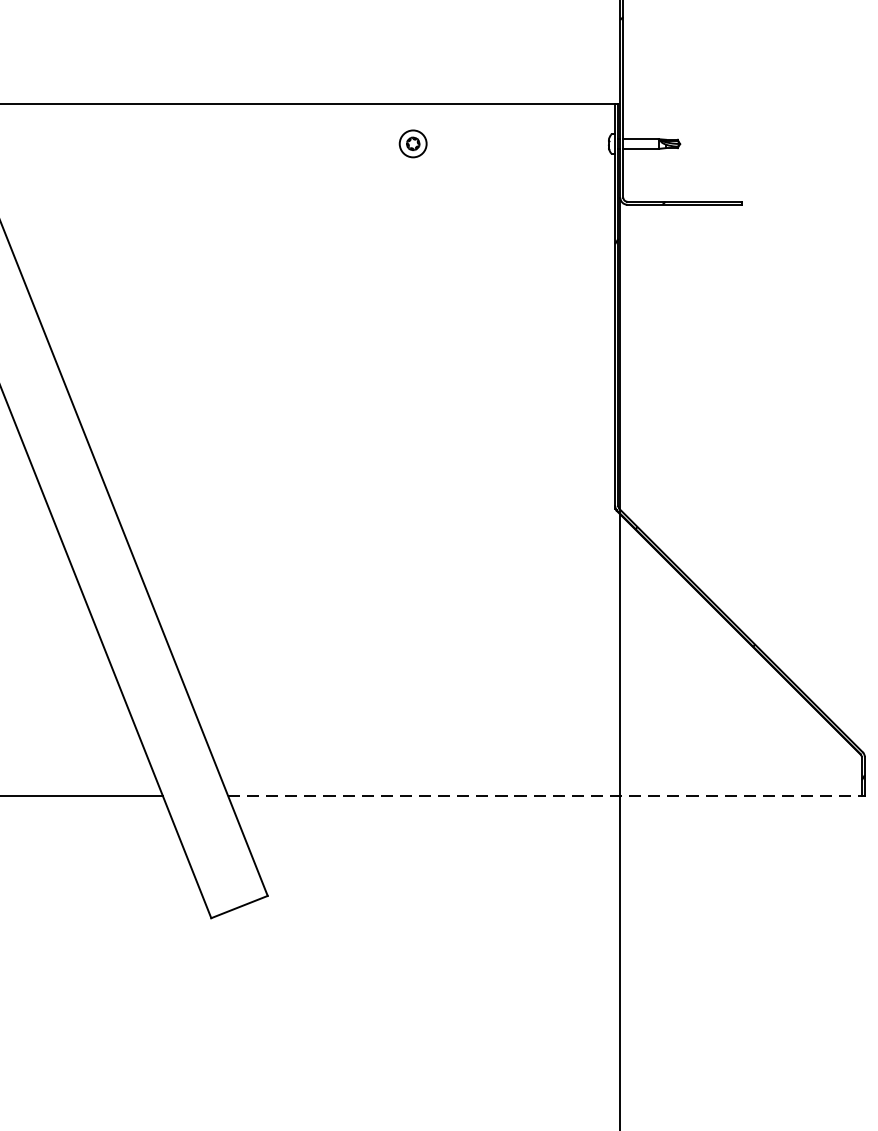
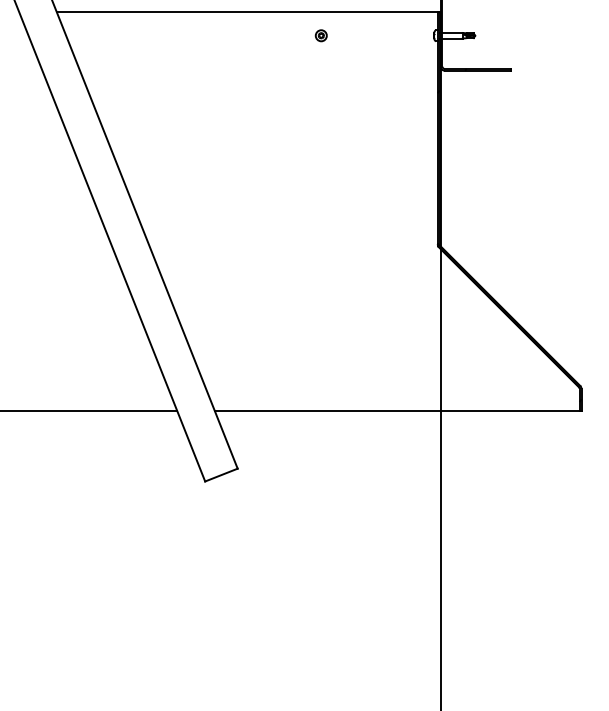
part: (411, 143) -> (320, 35), size x0.71
line: (545, 794) -> (397, 410), dashed -> solid

